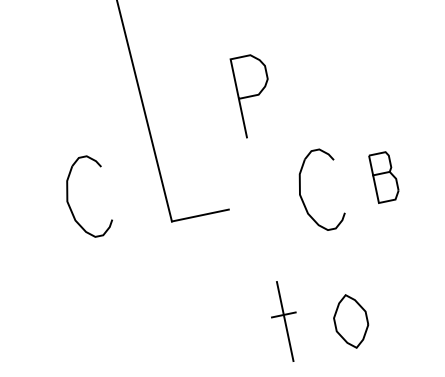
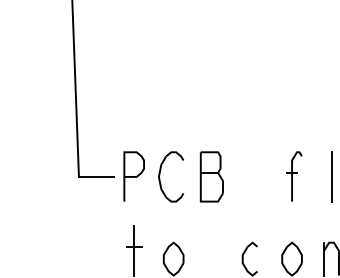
curve: (253, 95) -> (133, 176), moved
part: (384, 176) -> (211, 176), size x1.67
part: (69, 198) -> (20, 150), removed

